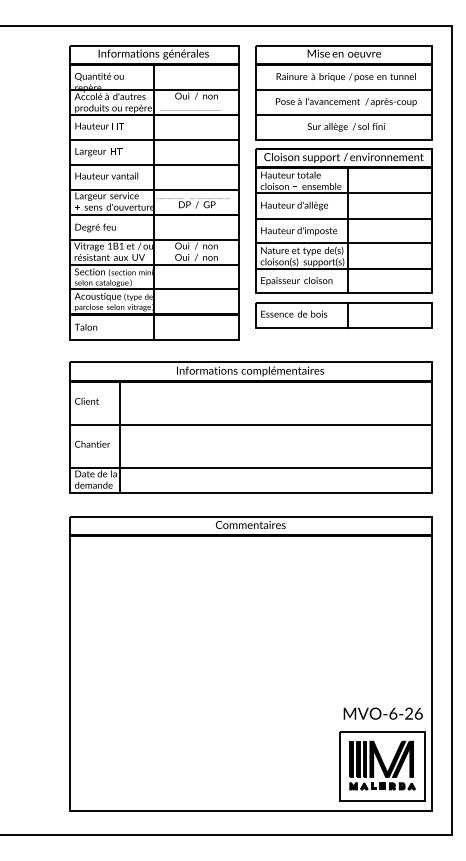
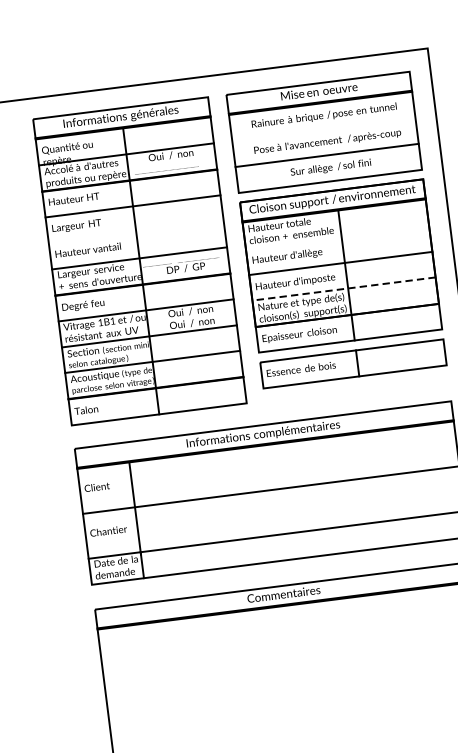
line: (344, 90) -> (324, 129), removed
line: (154, 164) -> (136, 231), removed
line: (344, 193) -> (337, 237), removed
line: (343, 243) -> (343, 289), solid -> dashed

